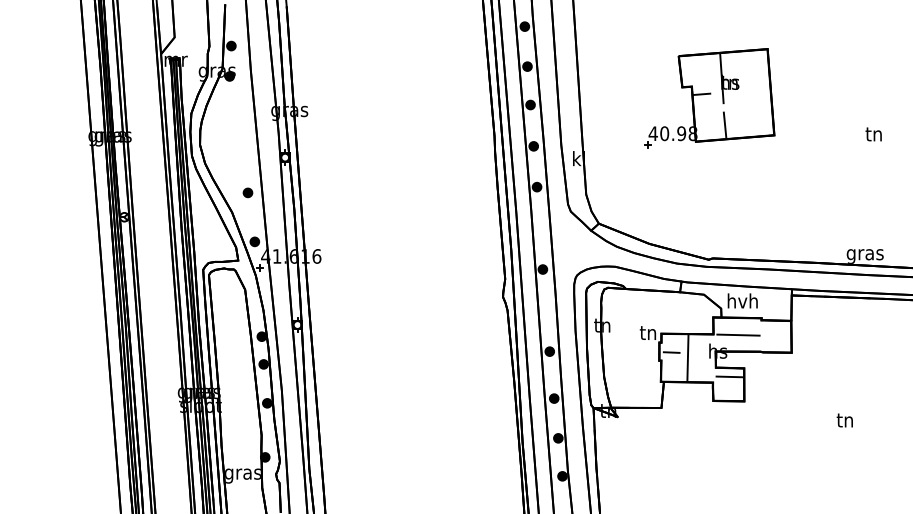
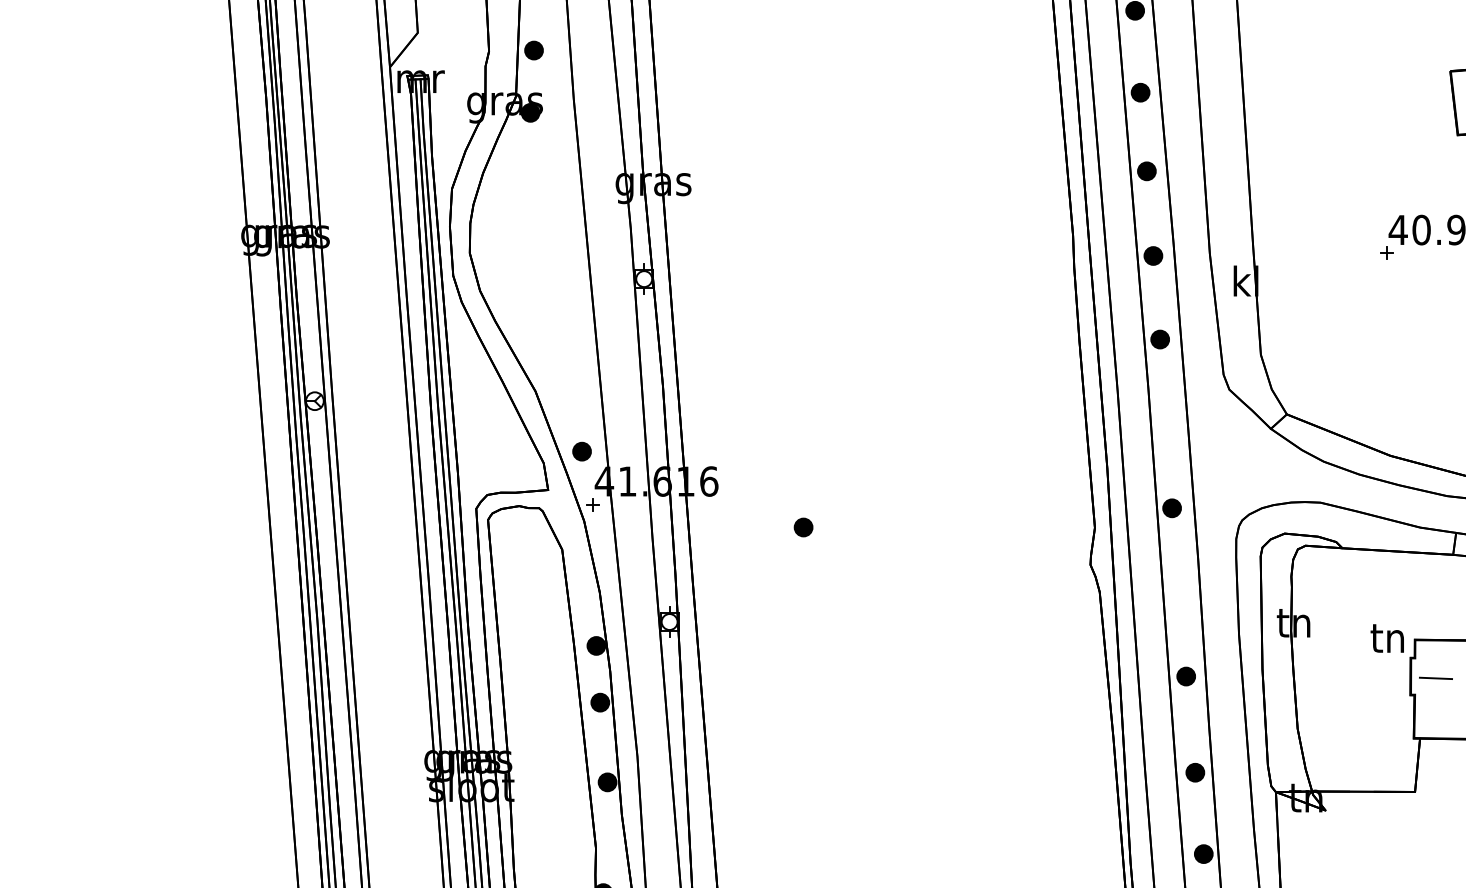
part: (247, 192) -> (802, 526), moved

